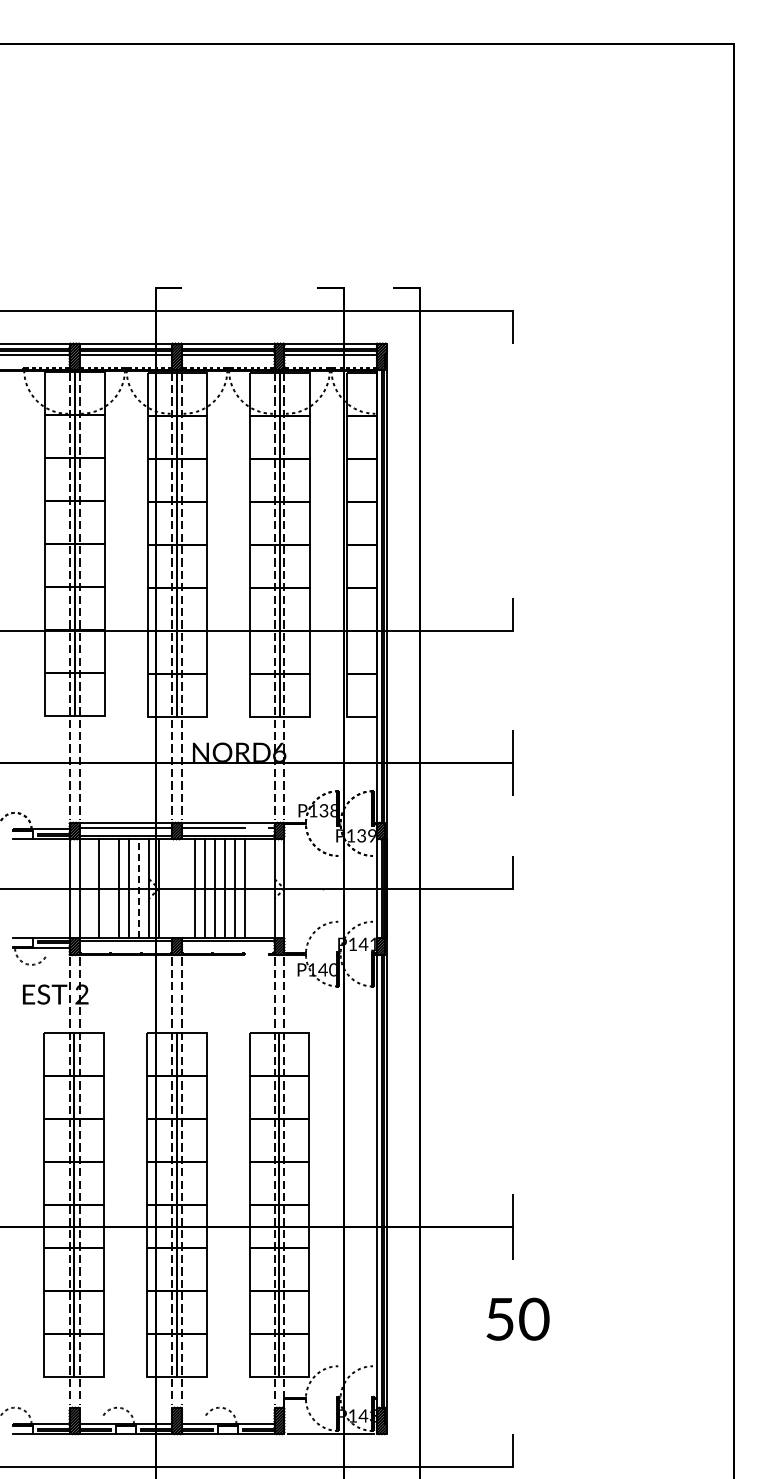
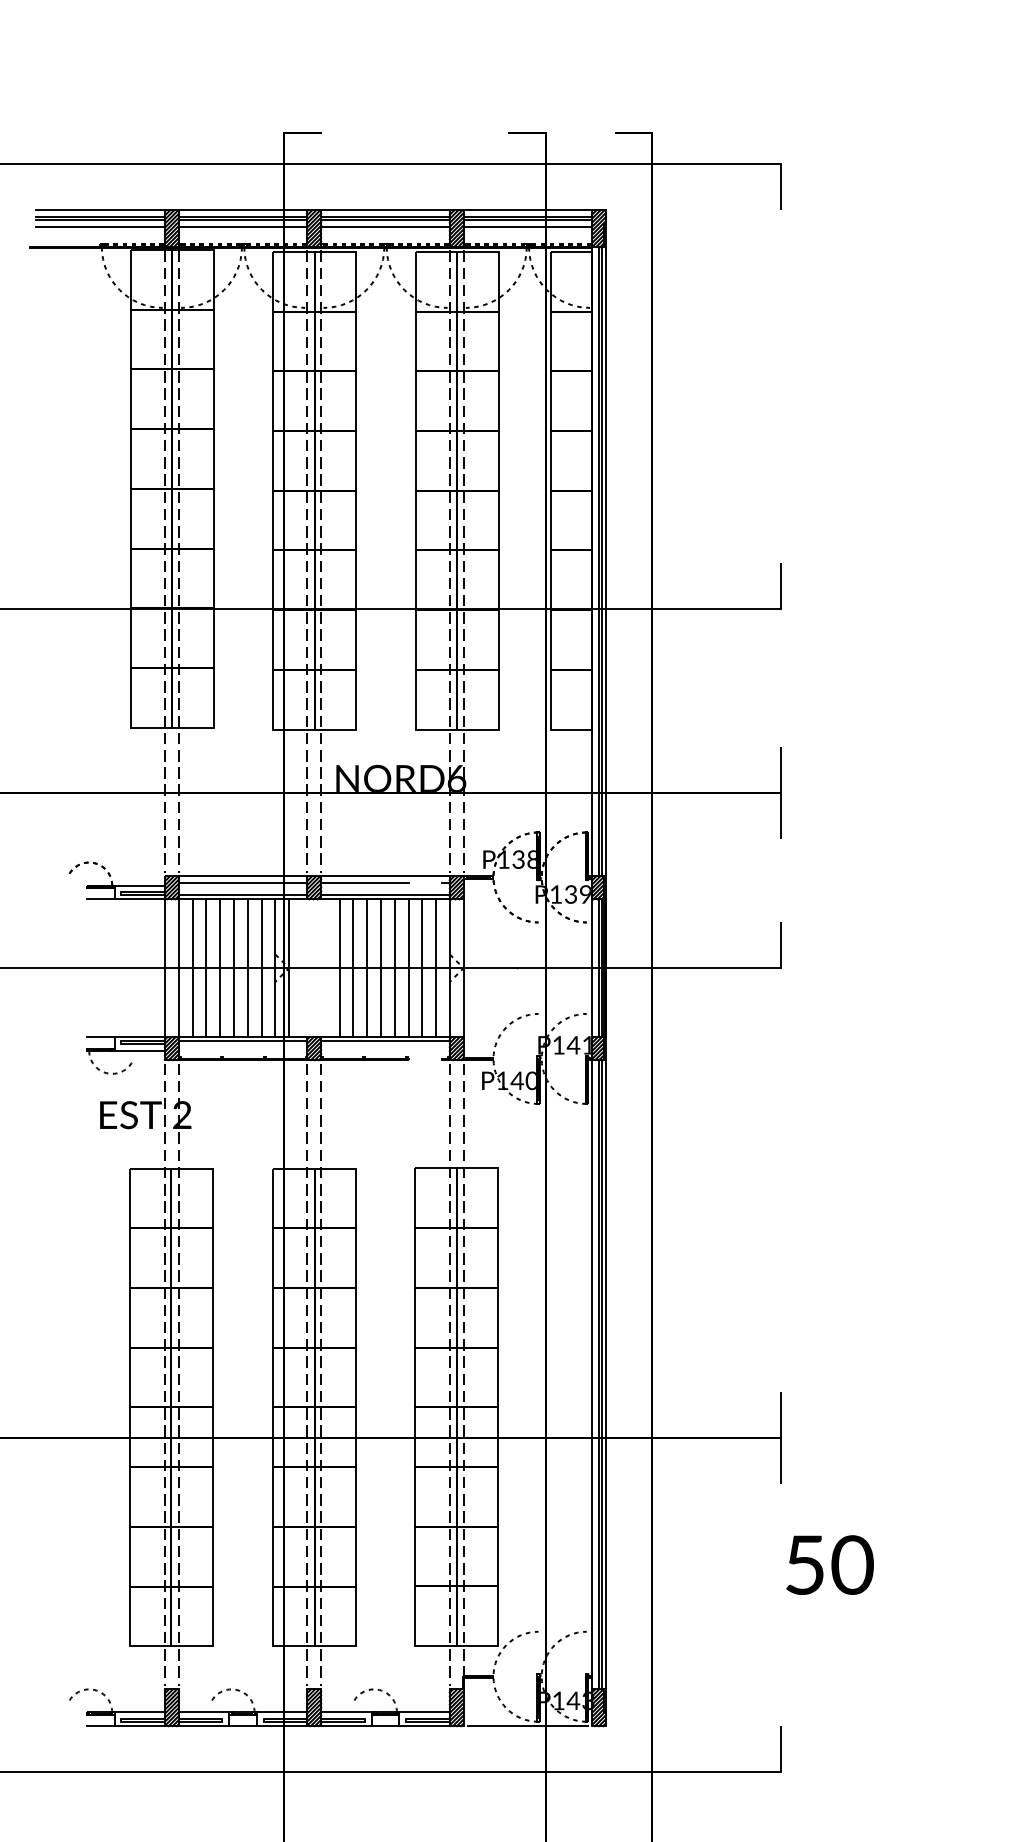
line: (89, 888) -> (192, 967), added
line: (109, 888) -> (220, 967), added
line: (139, 888) -> (262, 967), dashed -> solid
line: (254, 888) -> (422, 967), added
line: (264, 888) -> (435, 967), added
text: (517, 1318) -> (829, 1564), moved

